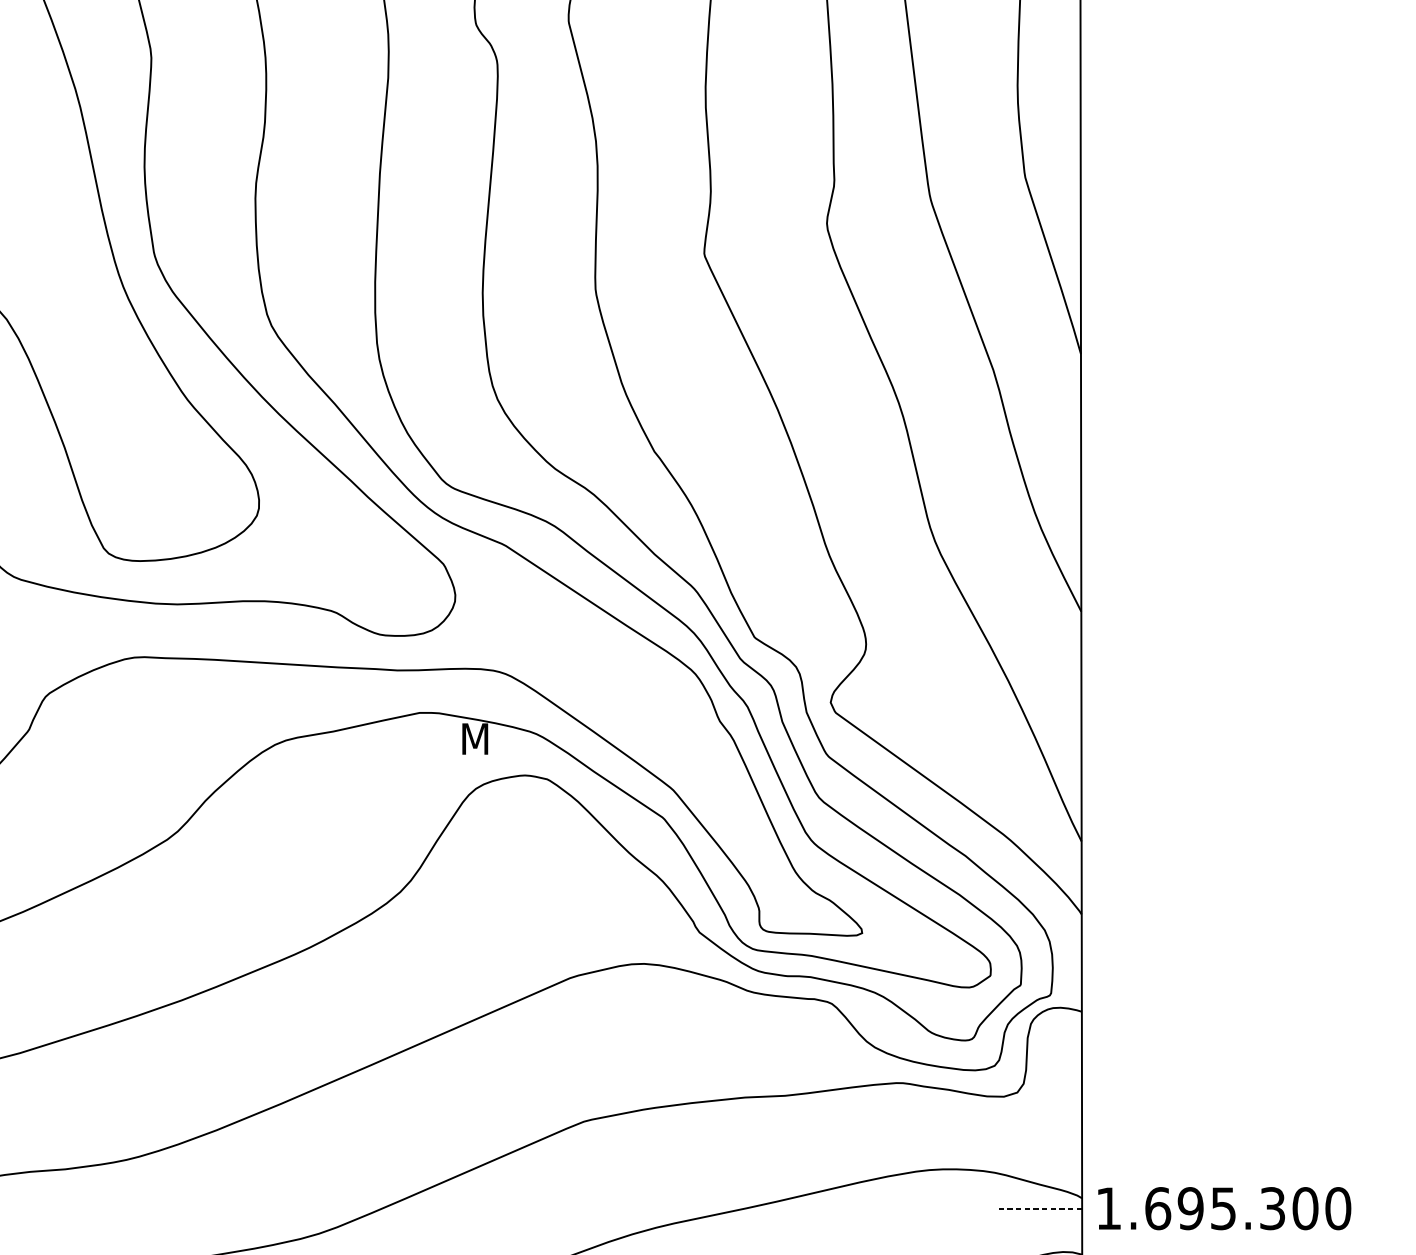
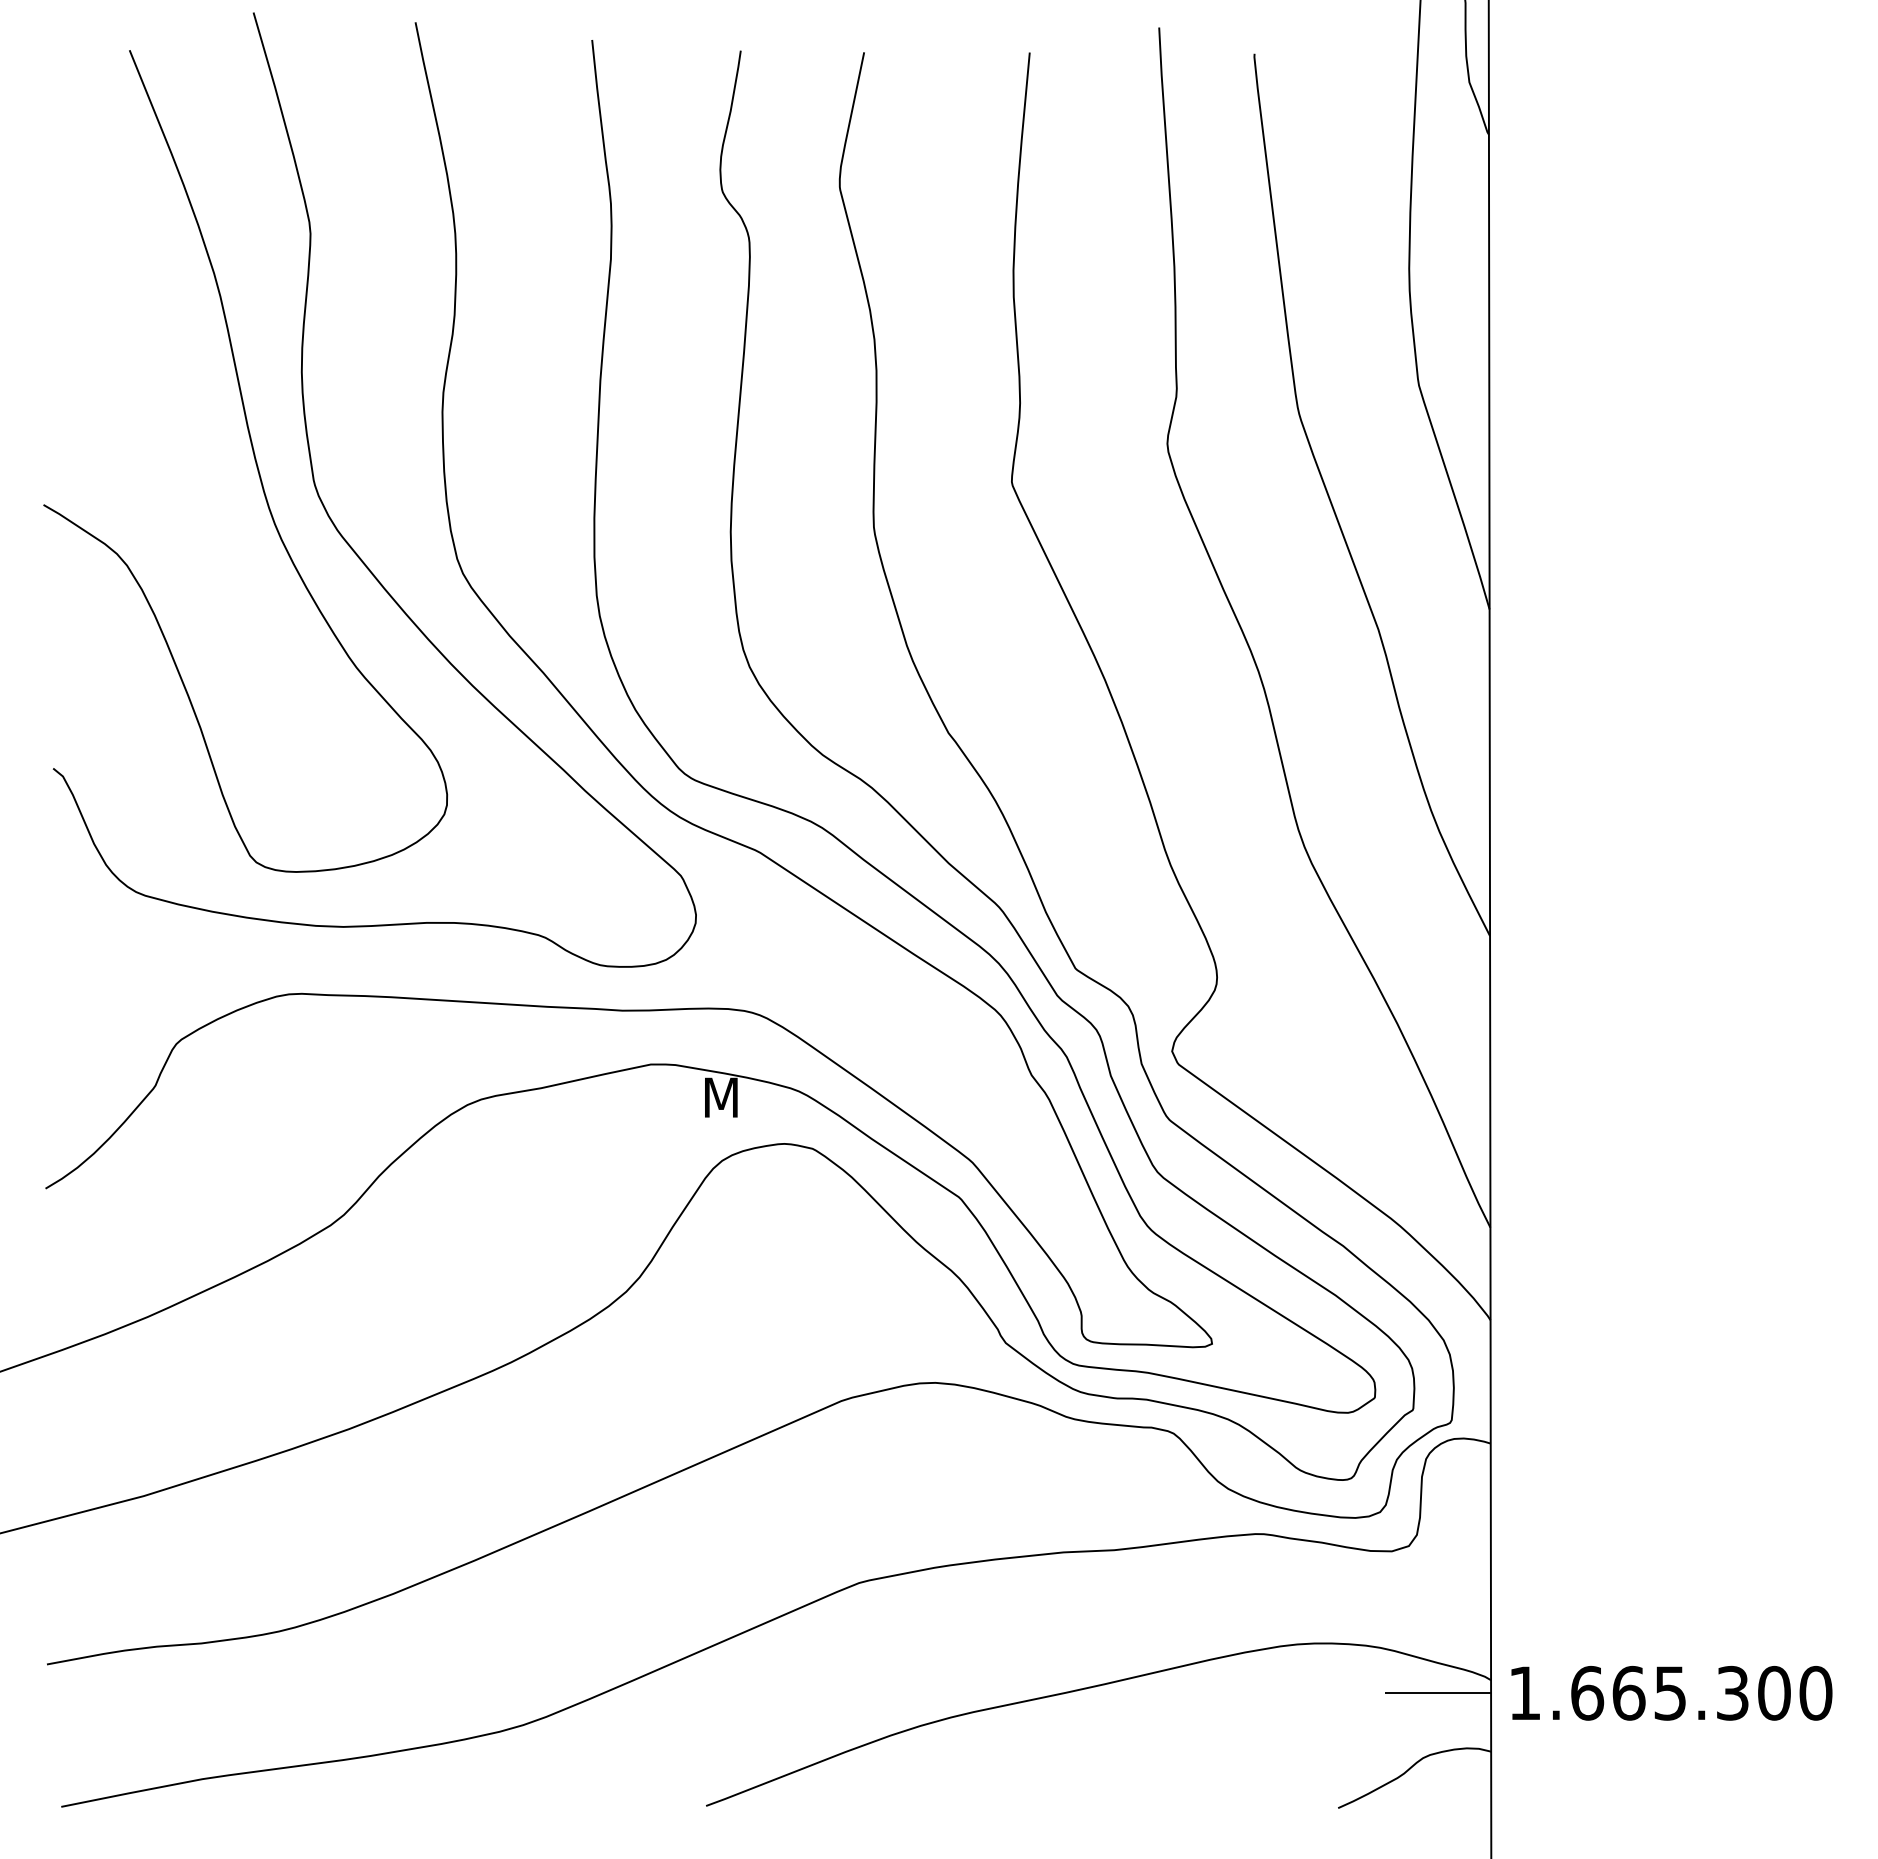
text: (1190, 1207) -> (1628, 1692), 1.695.300 -> 1.665.300
line: (1040, 1208) -> (1438, 1693), dashed -> solid

